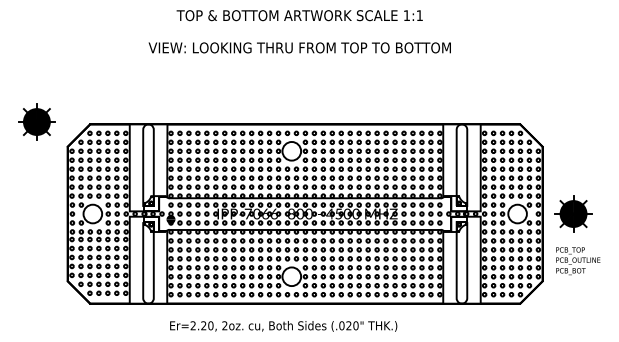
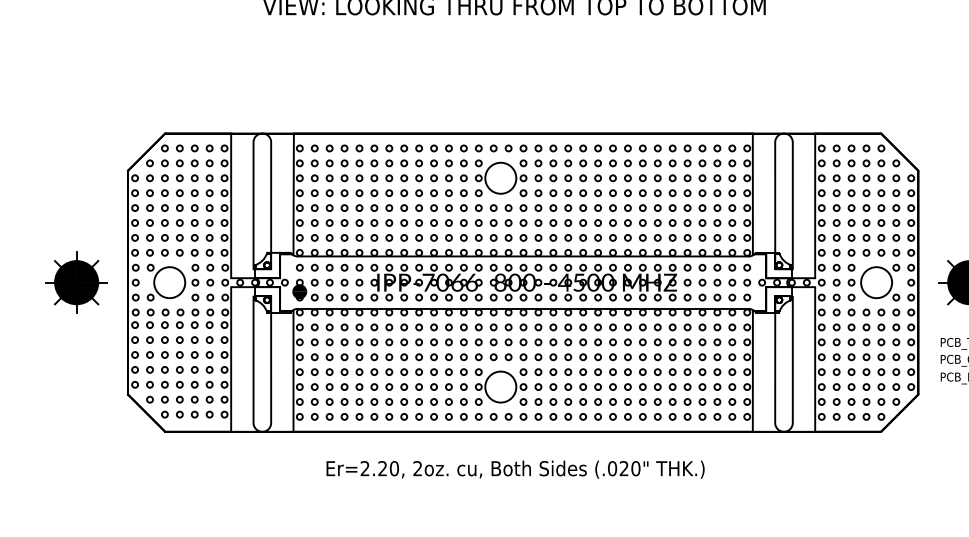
part: (36, 121) -> (75, 281), moved
text: (283, 326) -> (515, 469), moved

